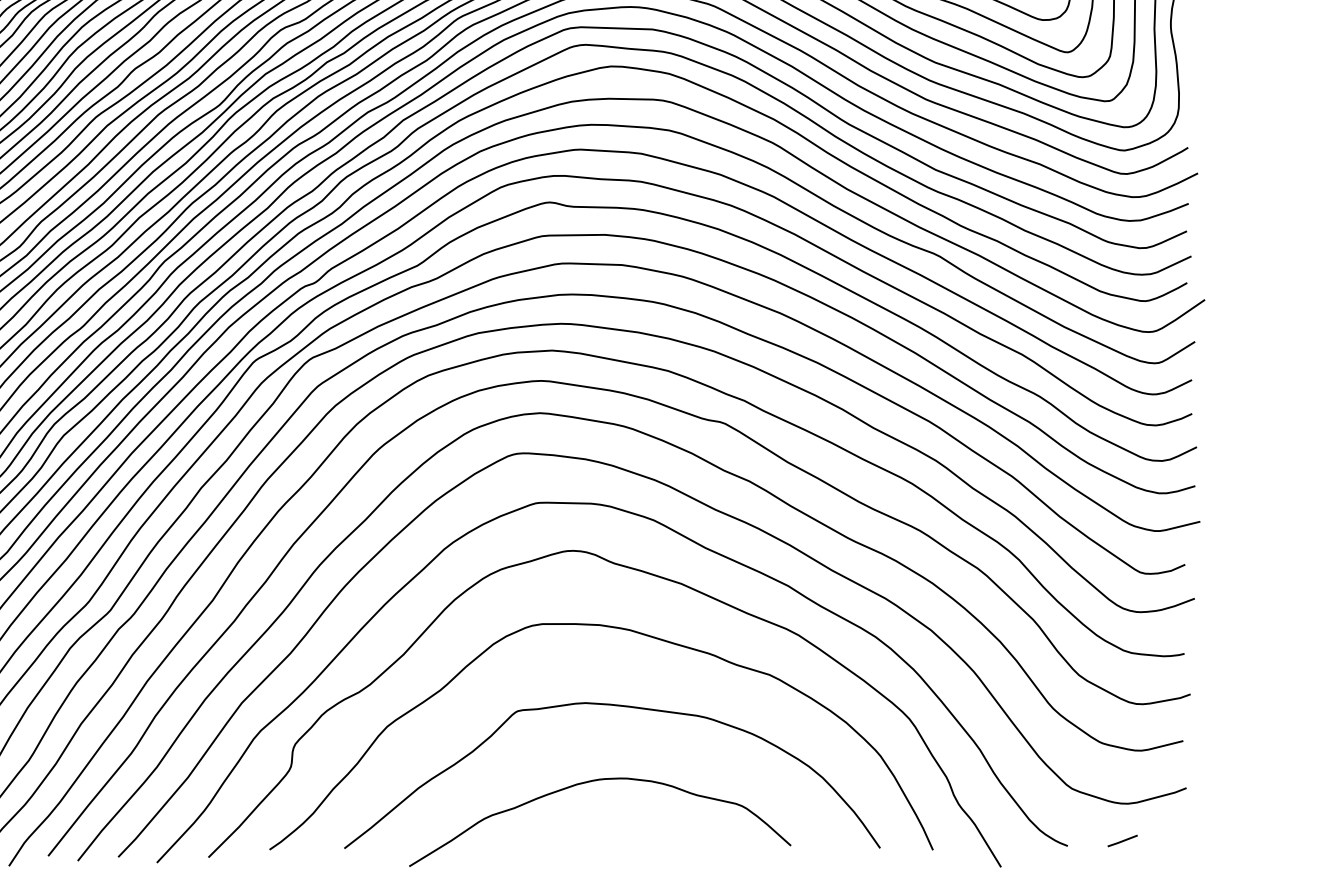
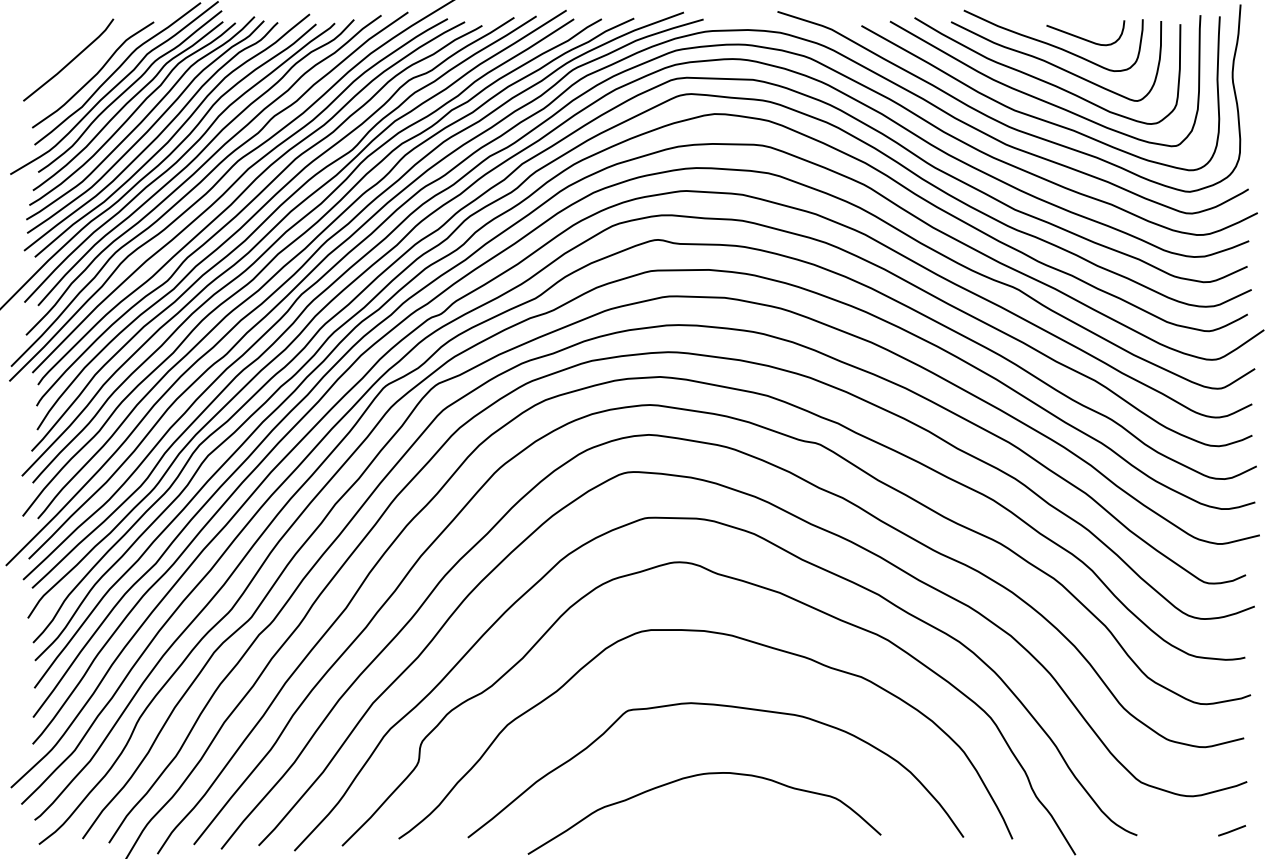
line: (1123, 840) -> (1232, 830), moved

